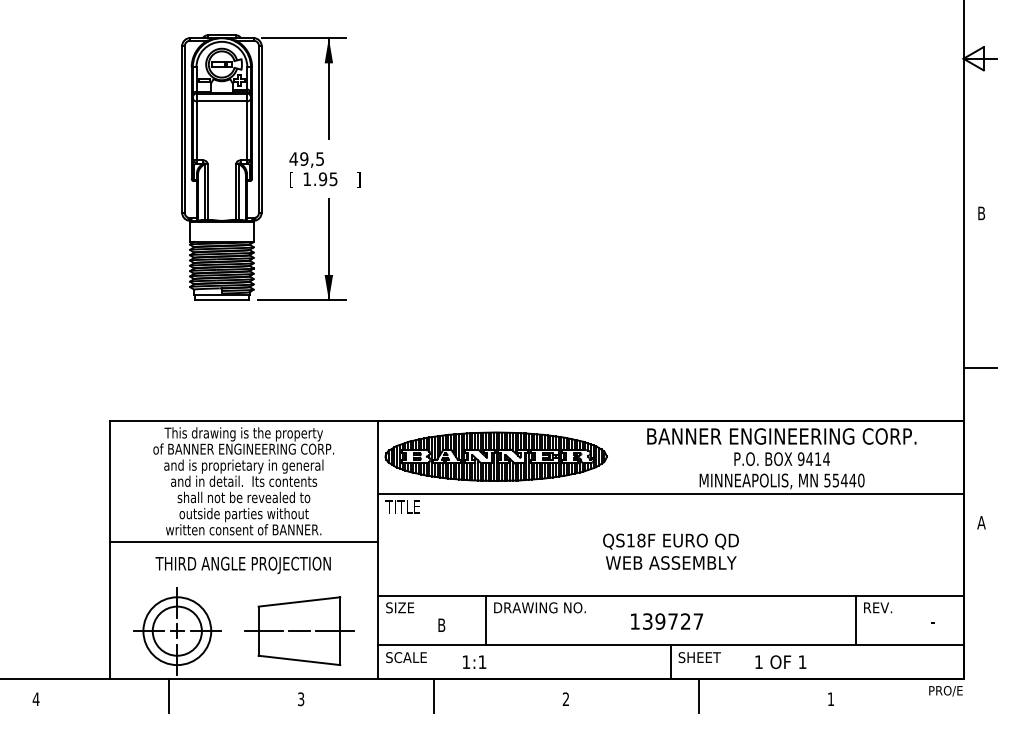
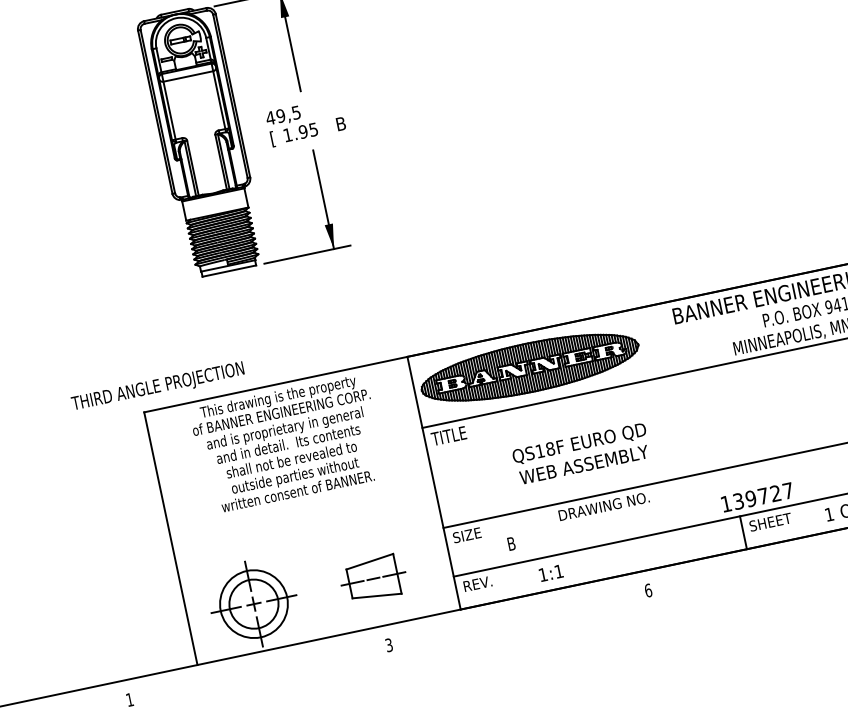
text: (361, 179) -> (341, 124), ] -> B
line: (243, 541) -> (300, 502), removed
text: (670, 551) -> (581, 453), moved
text: (242, 564) -> (157, 386), moved
line: (486, 620) -> (554, 529), removed
text: (666, 621) -> (756, 497), moved
part: (299, 630) -> (373, 578), size x0.6
text: (406, 657) -> (483, 582), SCALE -> REV.
line: (168, 695) -> (258, 668), removed
line: (433, 695) -> (517, 614), removed
line: (698, 695) -> (777, 559), removed
text: (35, 698) -> (129, 699), 4 -> 1
text: (565, 699) -> (647, 590), 2 -> 6

